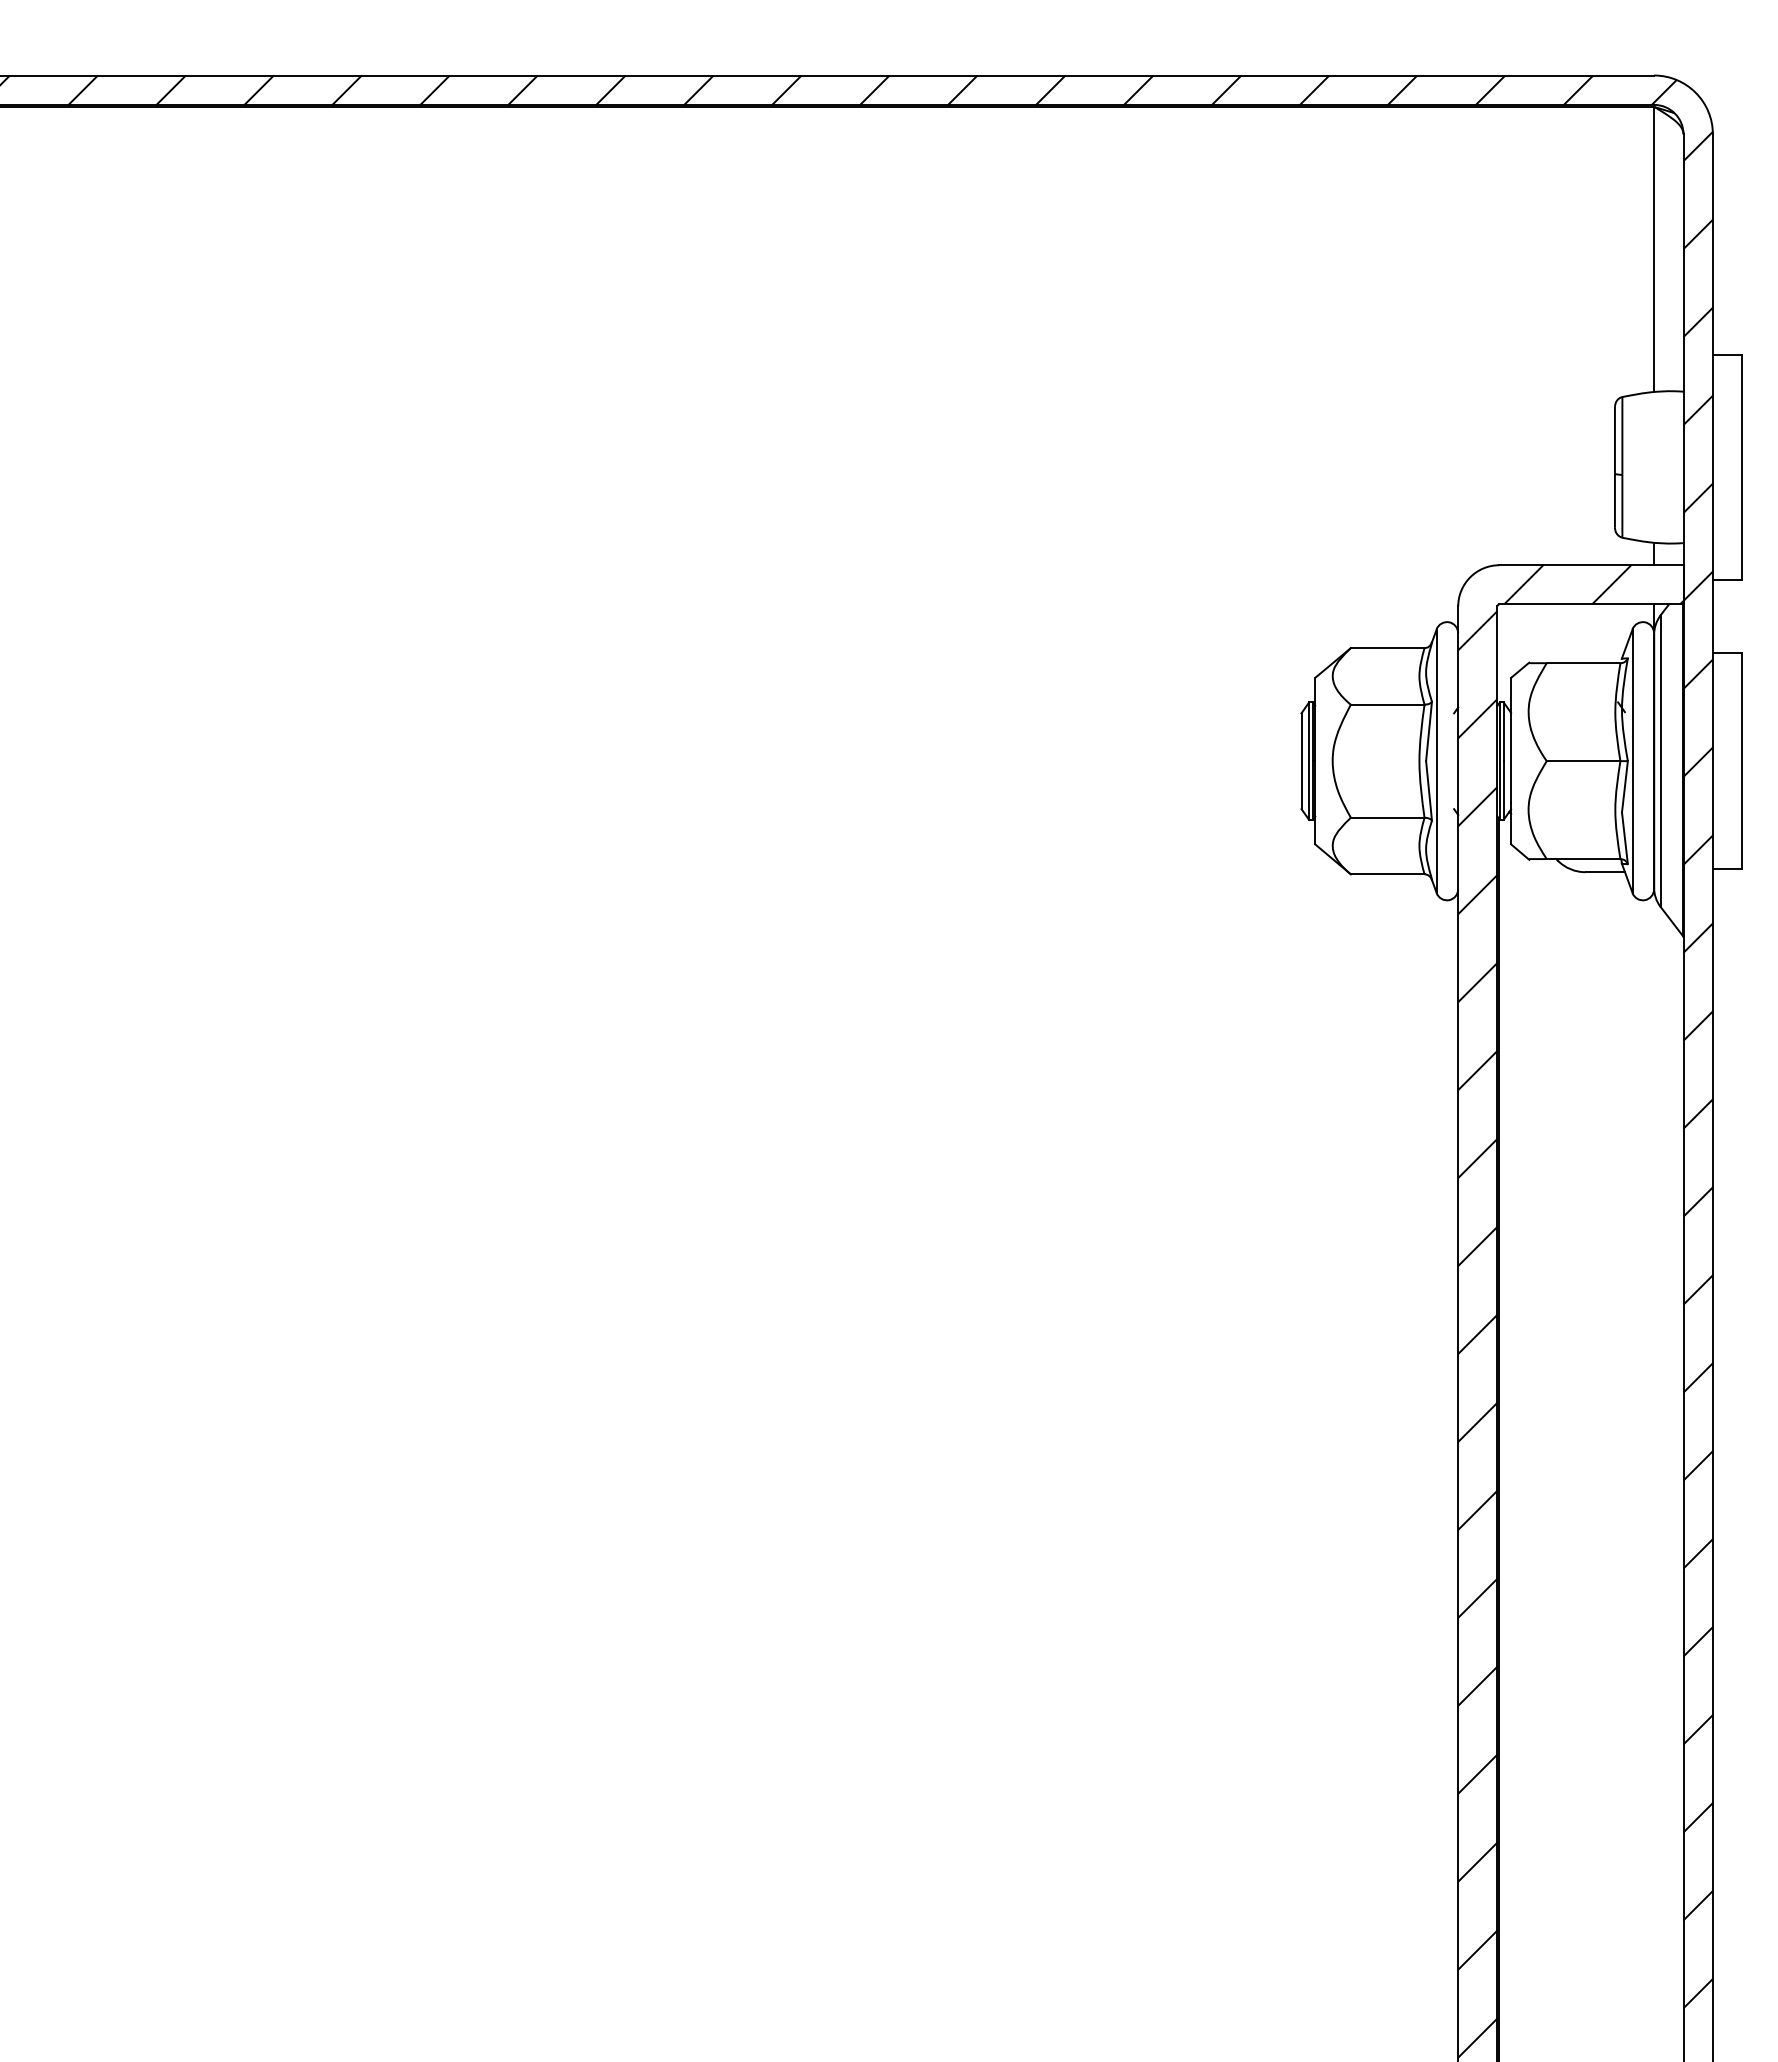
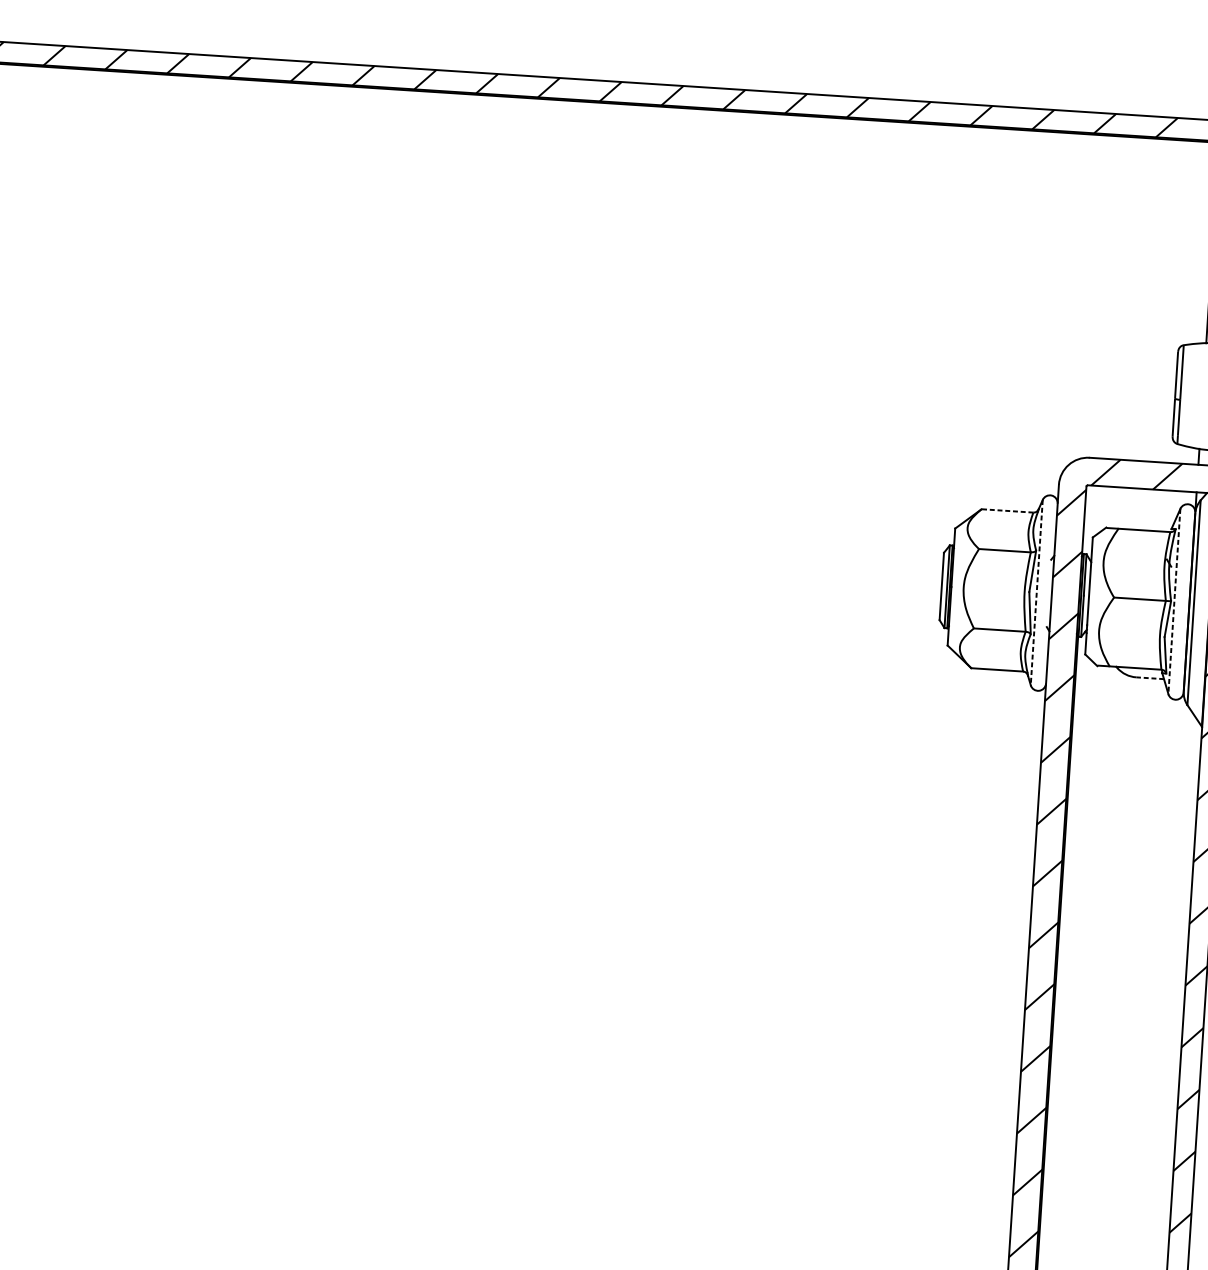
line: (1387, 648) -> (1007, 511), solid -> dashed
line: (1436, 761) -> (1036, 592), solid -> dashed
line: (1632, 761) -> (1174, 601), solid -> dashed
line: (1605, 872) -> (1150, 678), solid -> dashed

